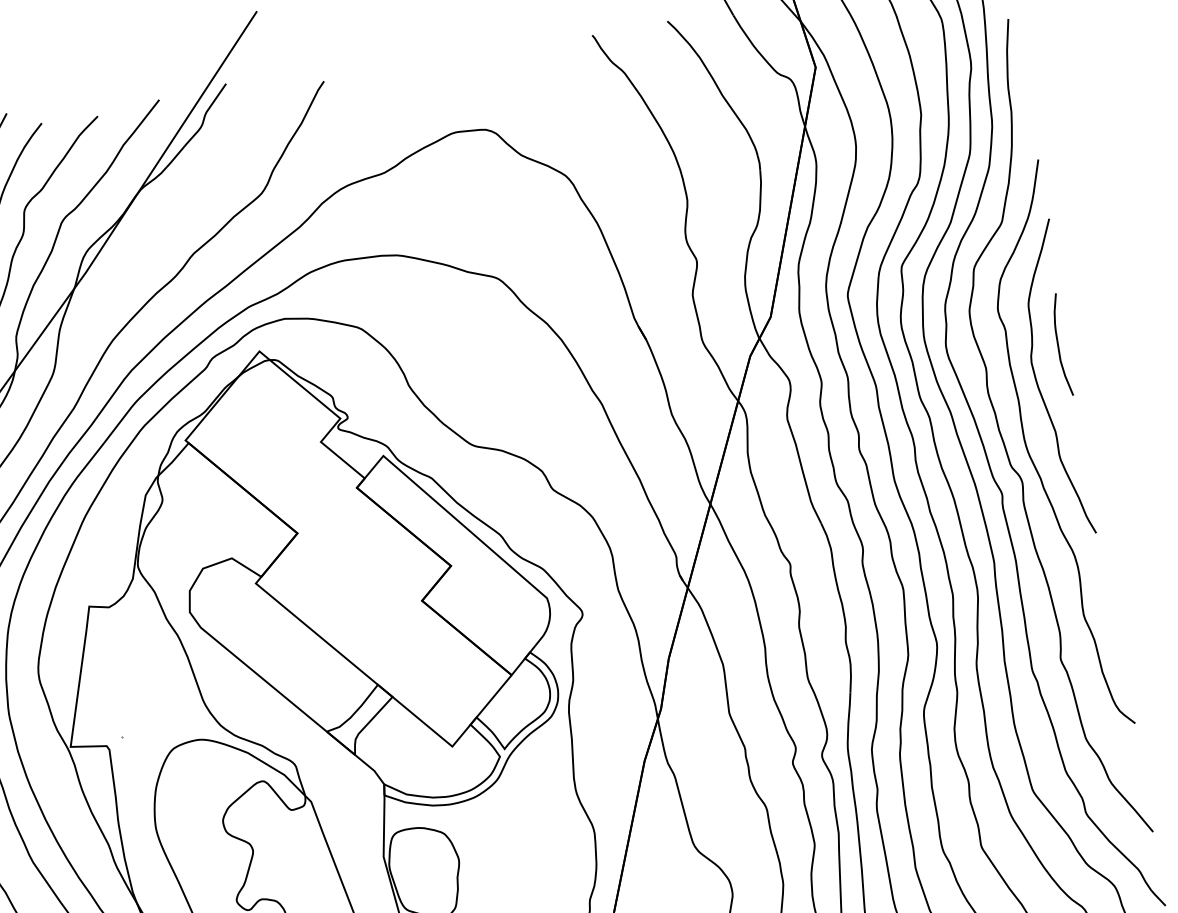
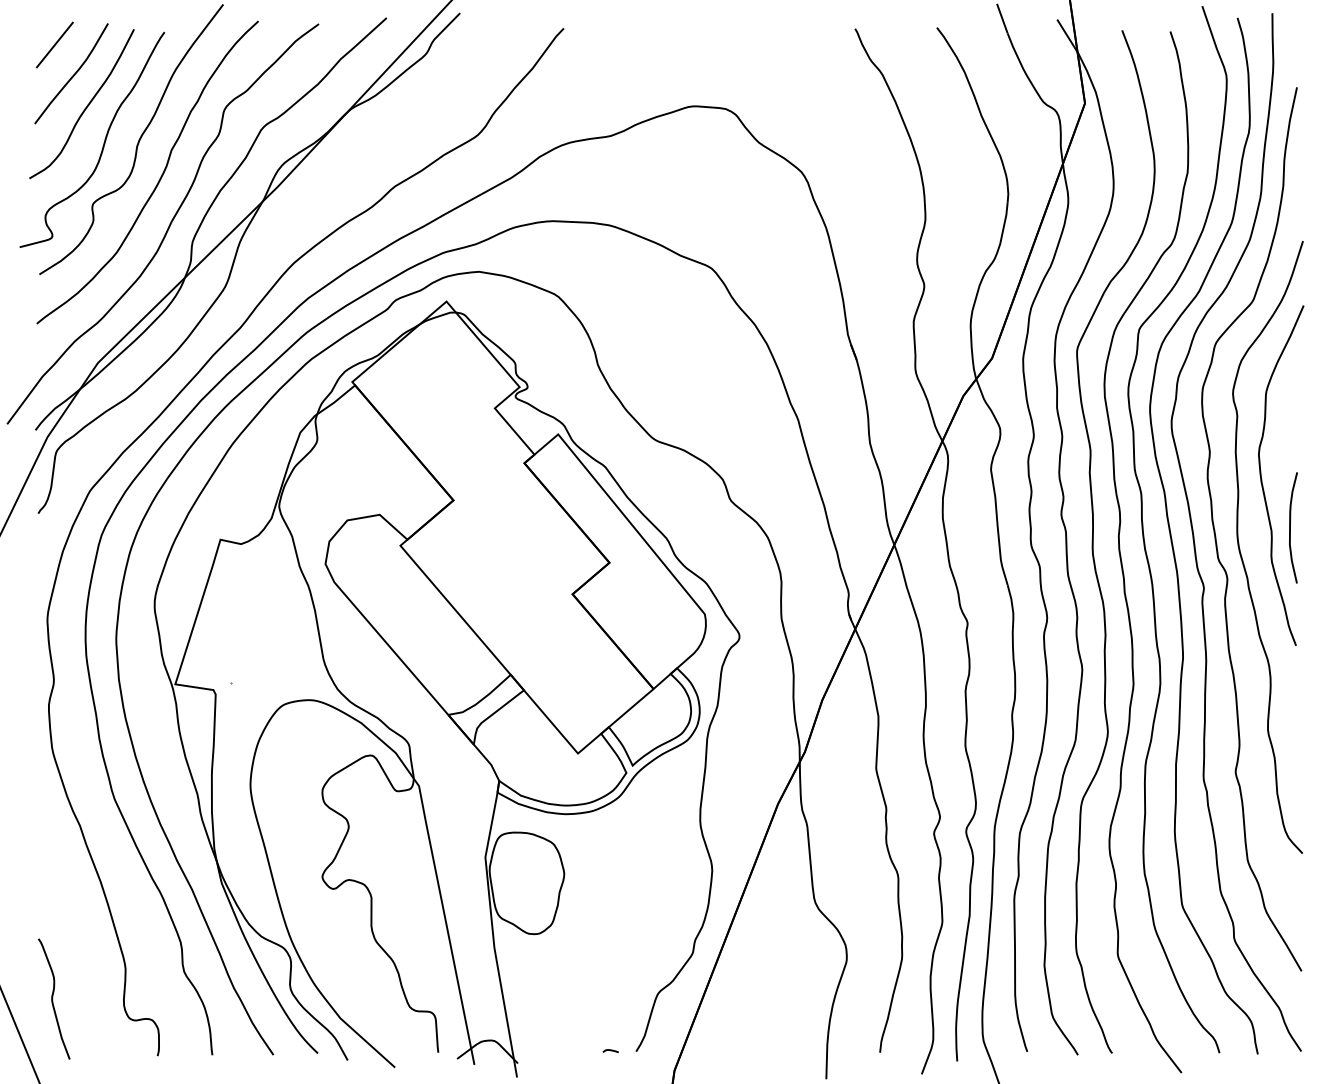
curve: (1058, 345) -> (1290, 527), moved

